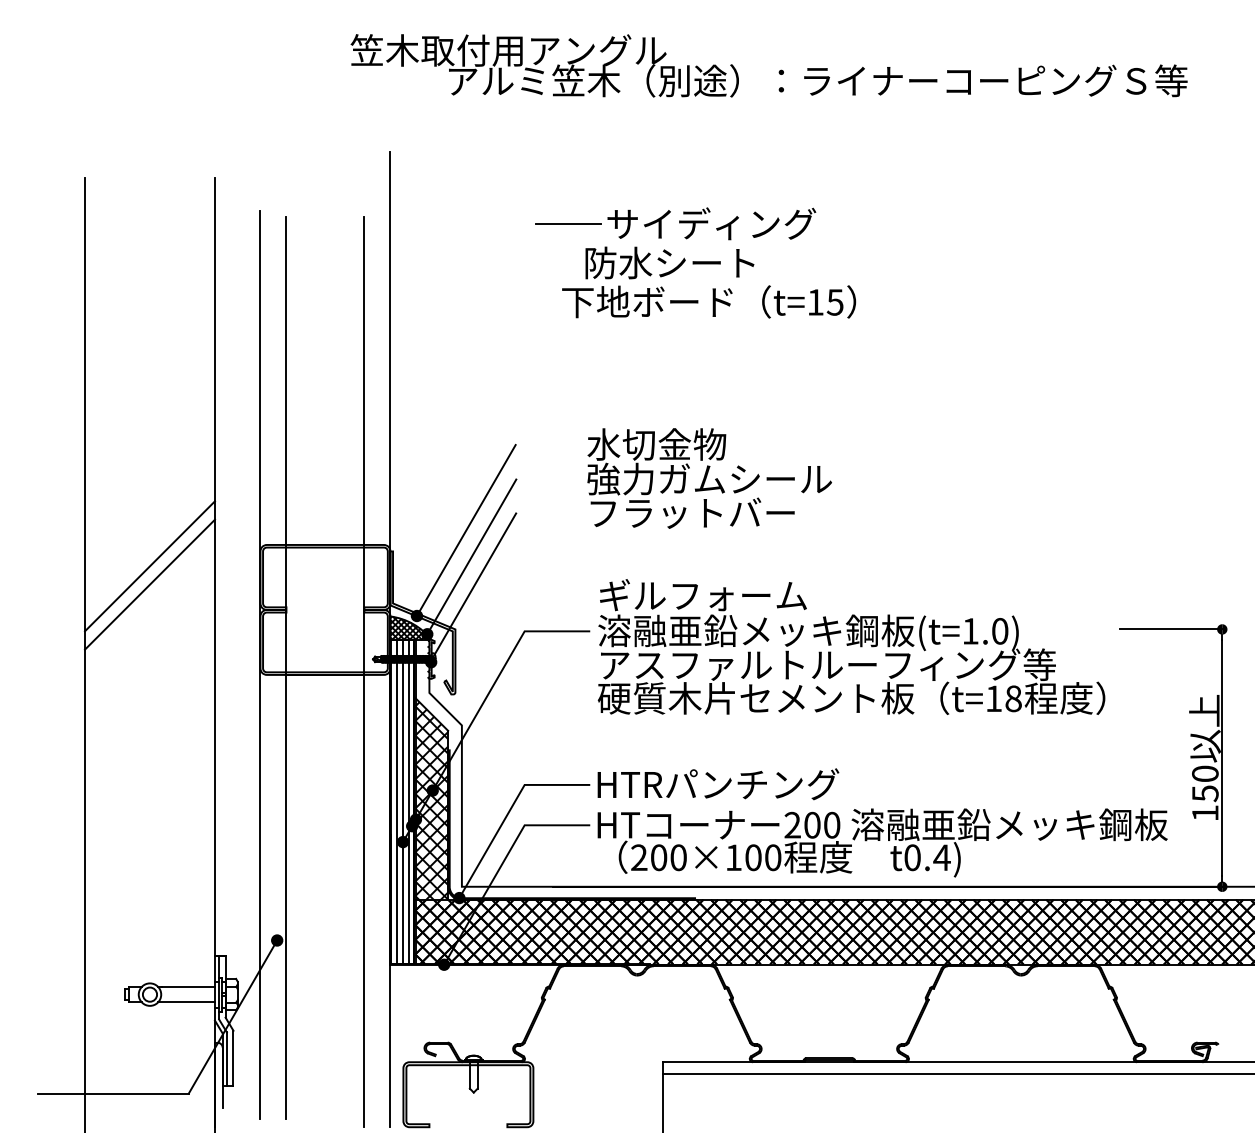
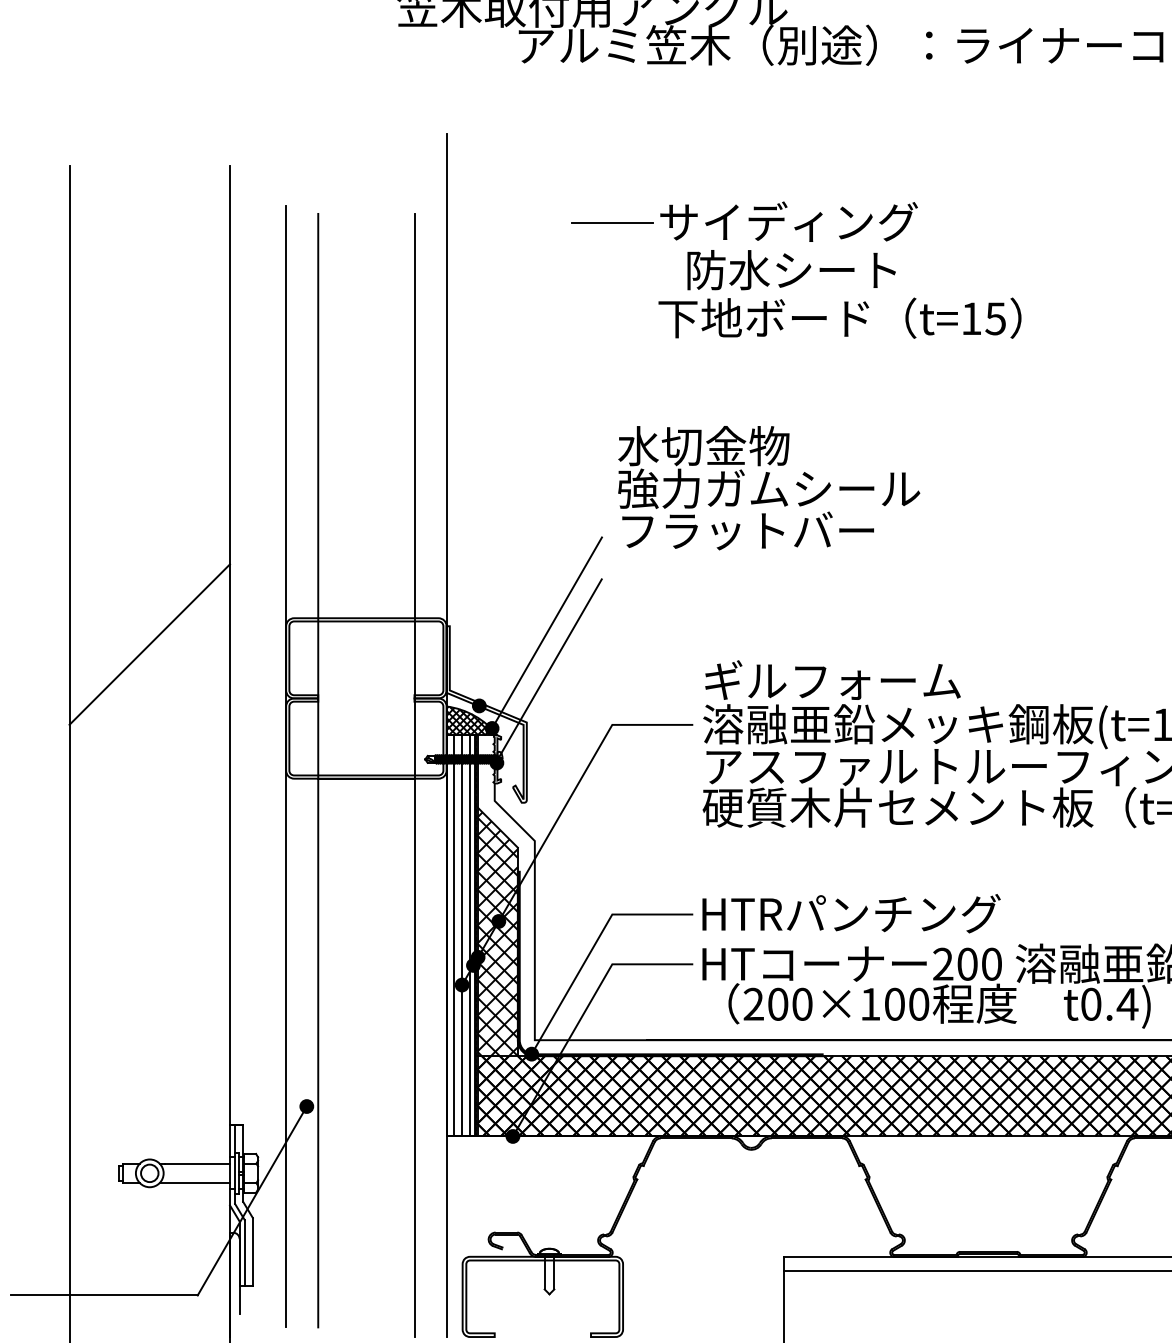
part: (675, 223) -> (744, 221), moved
text: (709, 478) -> (768, 488), moved
line: (466, 529) -> (540, 599), removed
line: (149, 584) -> (149, 667), removed

